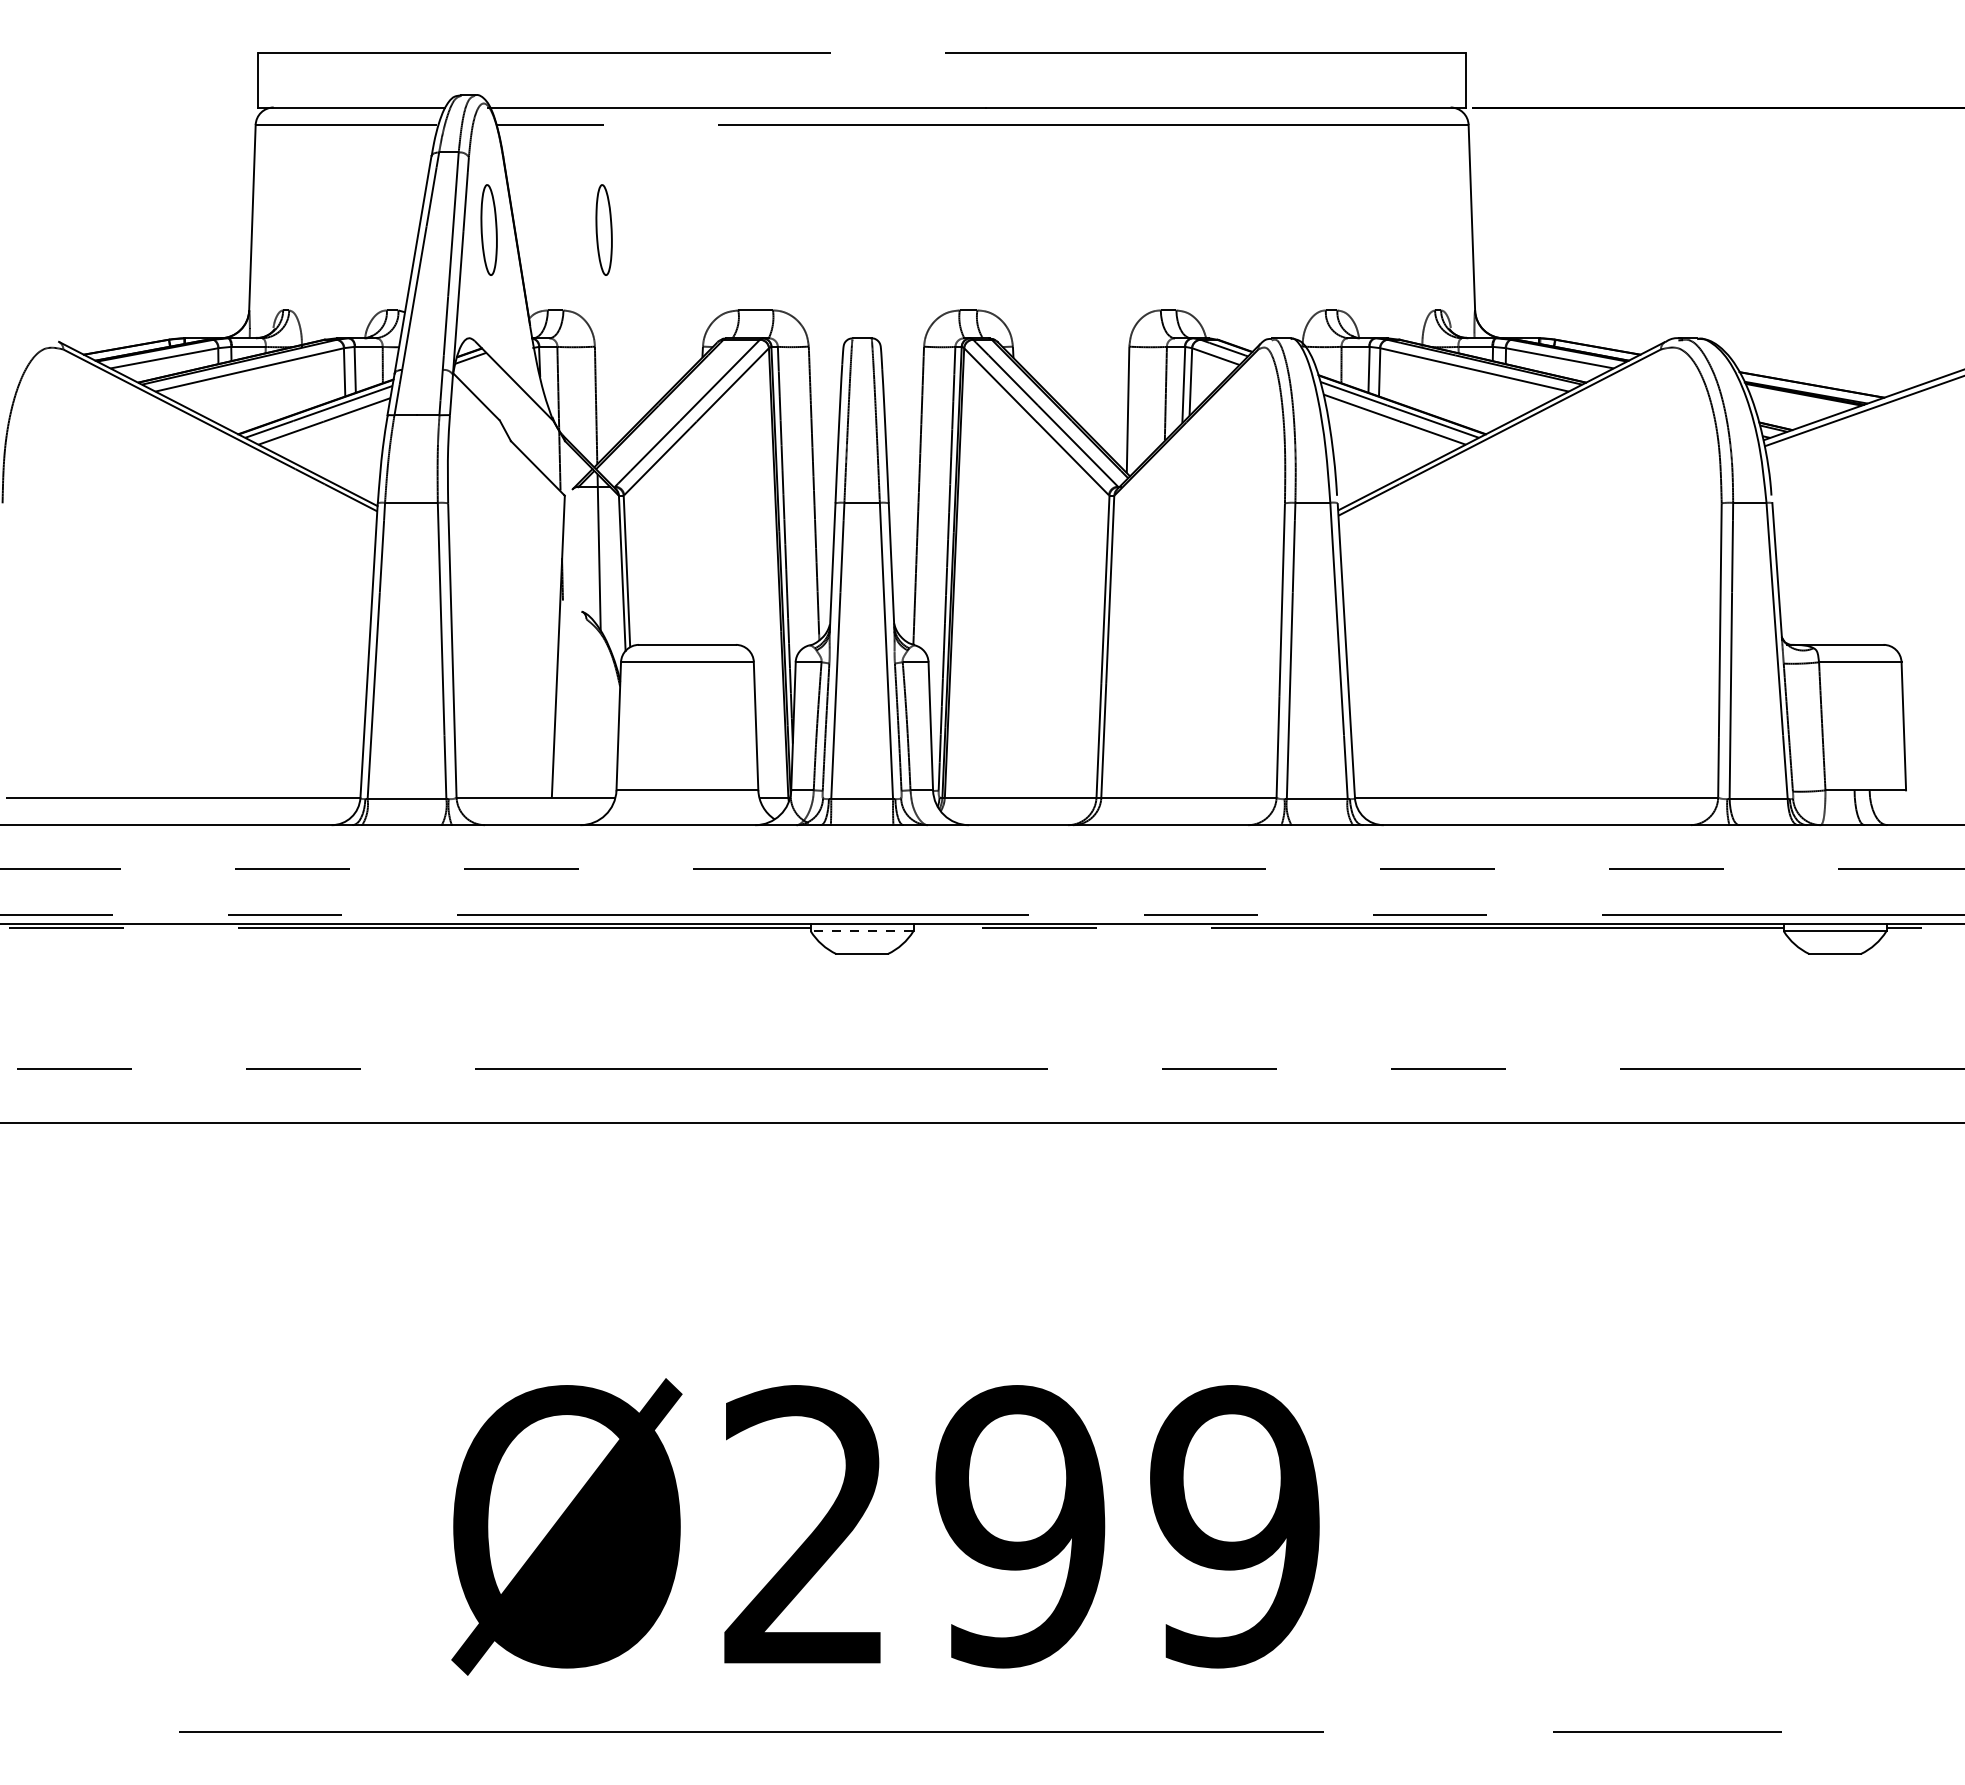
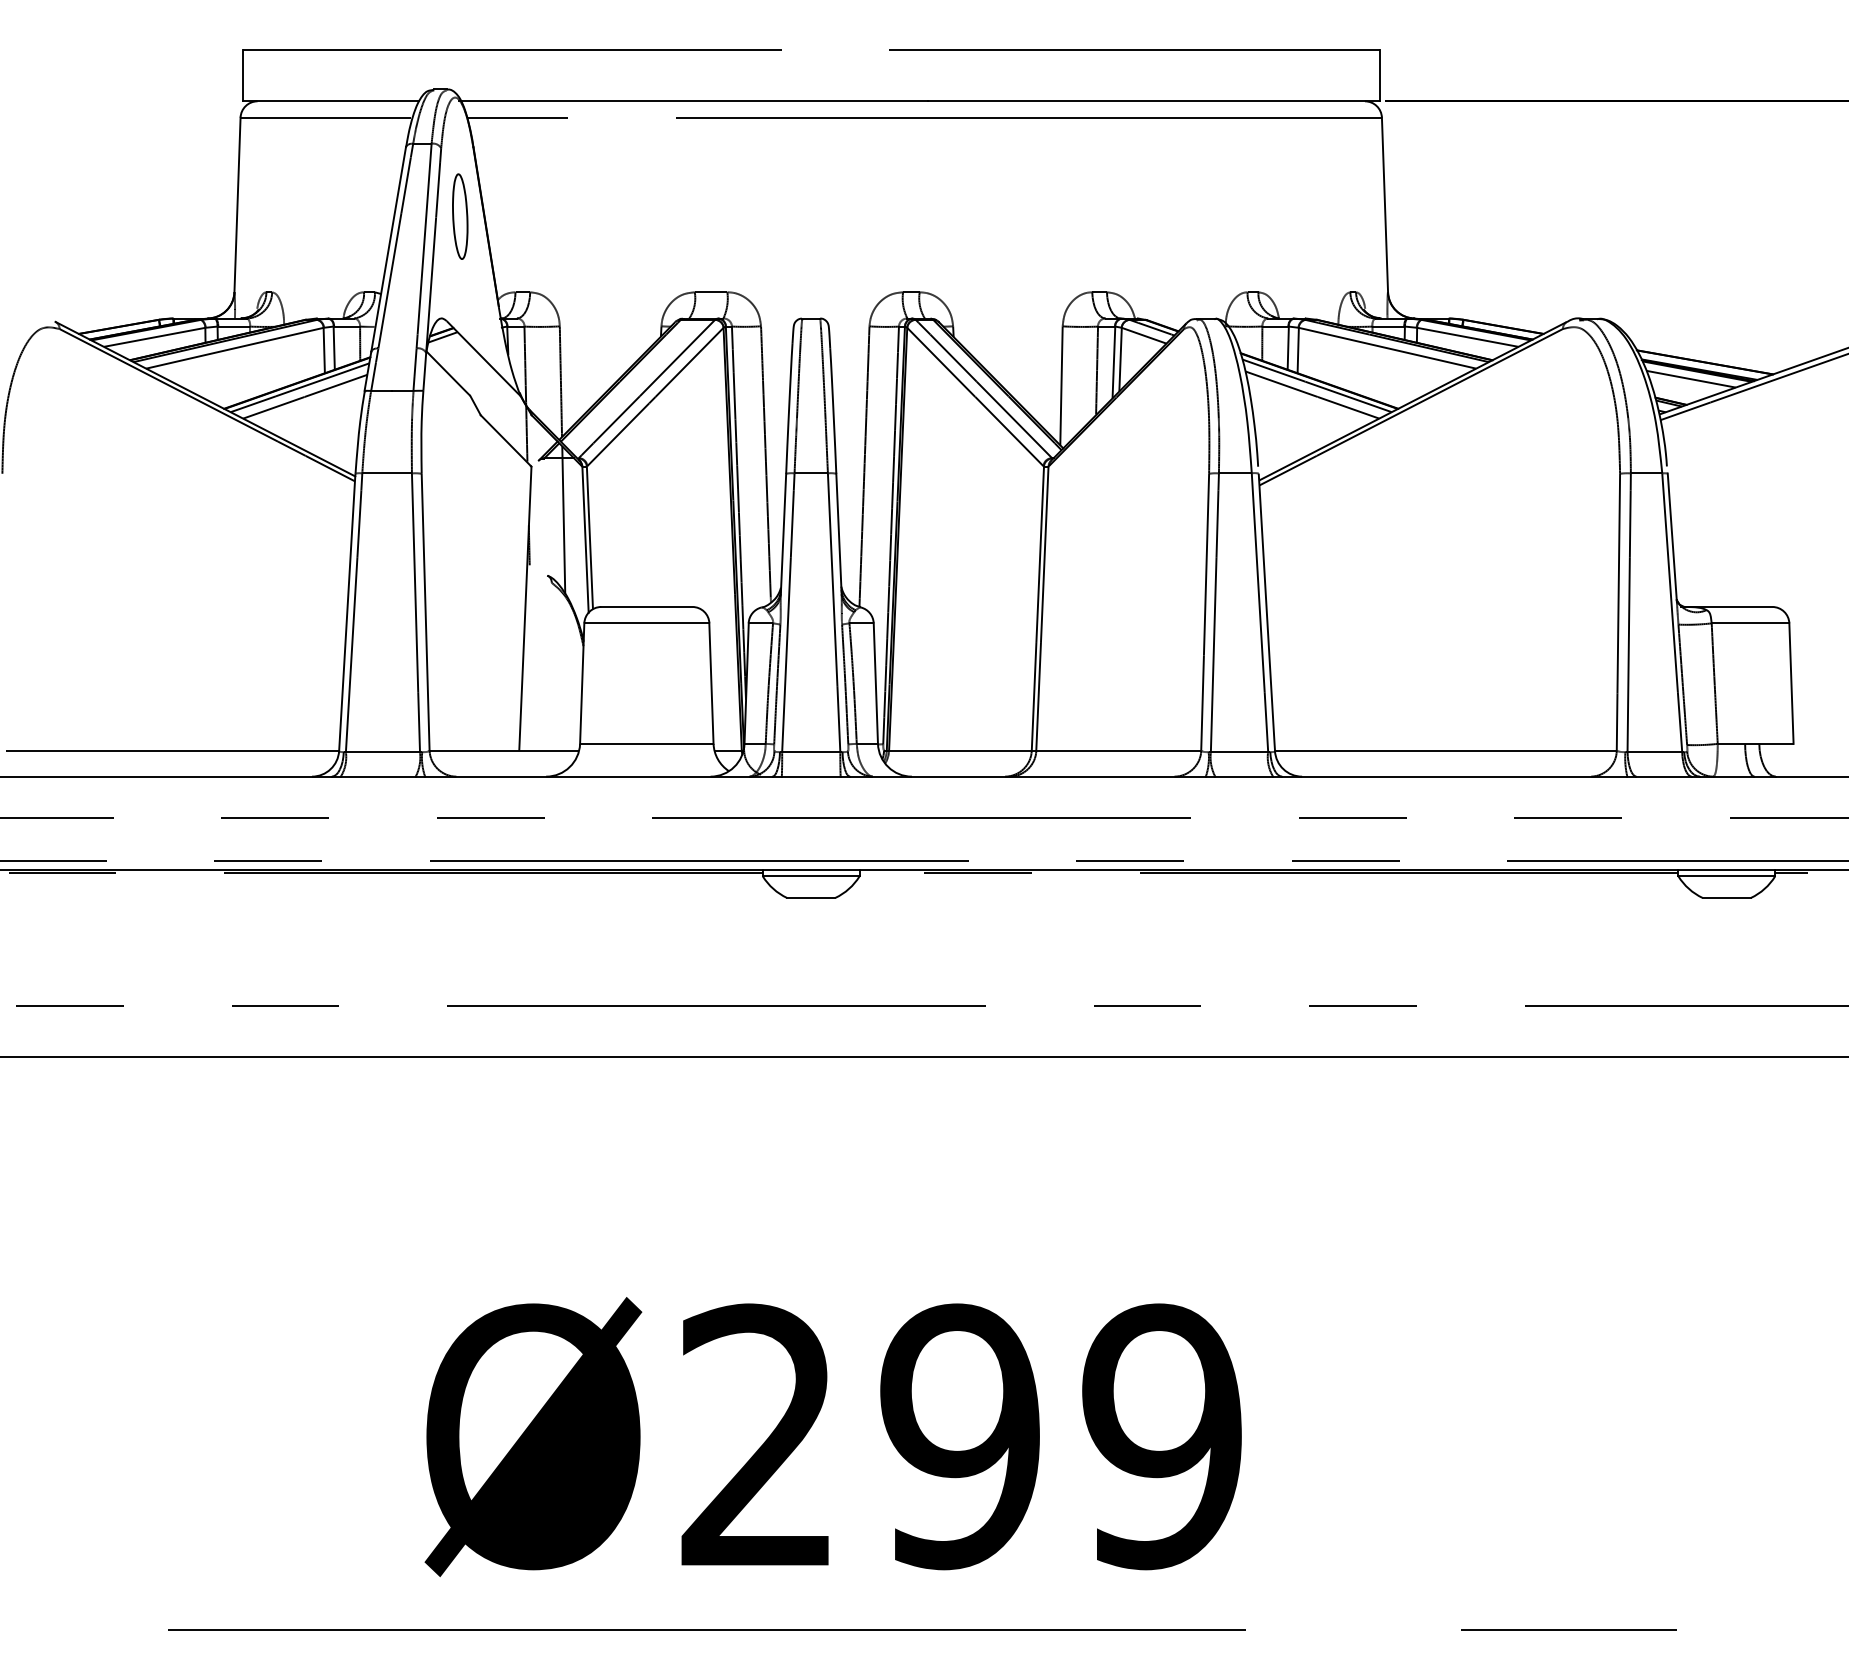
part: (603, 229) -> (567, 216), removed
line: (1796, 402) -> (1690, 378), added
line: (861, 931) -> (810, 876), dashed -> solid

